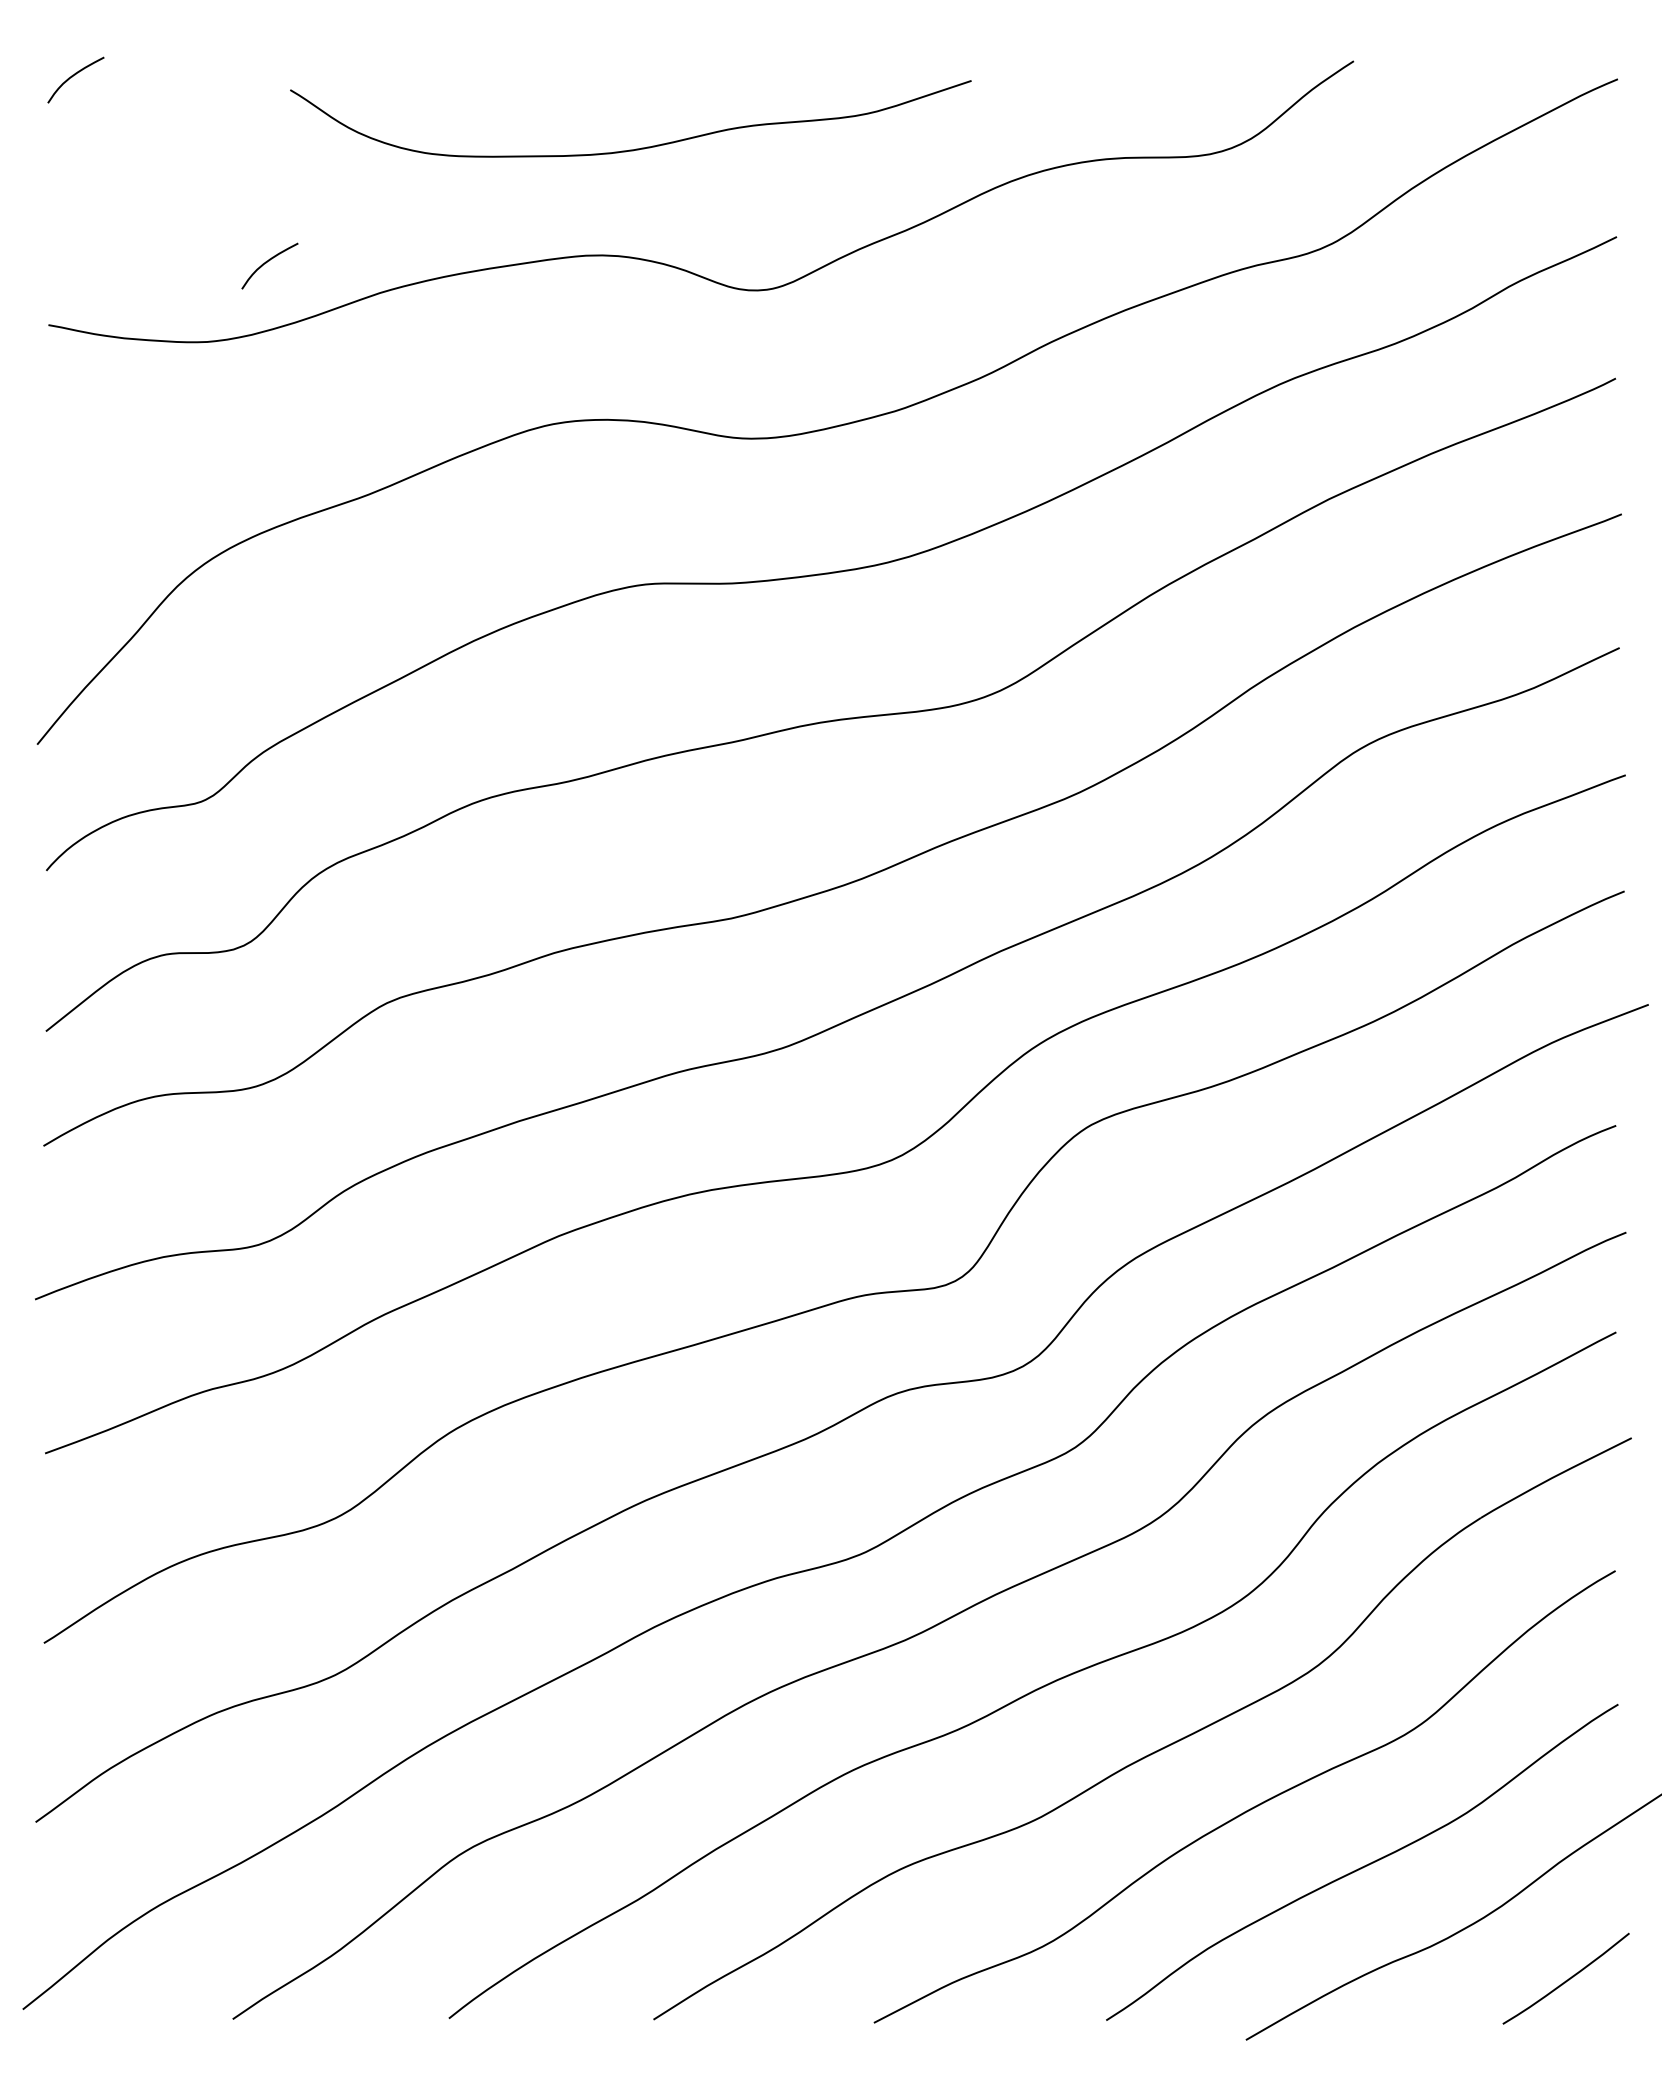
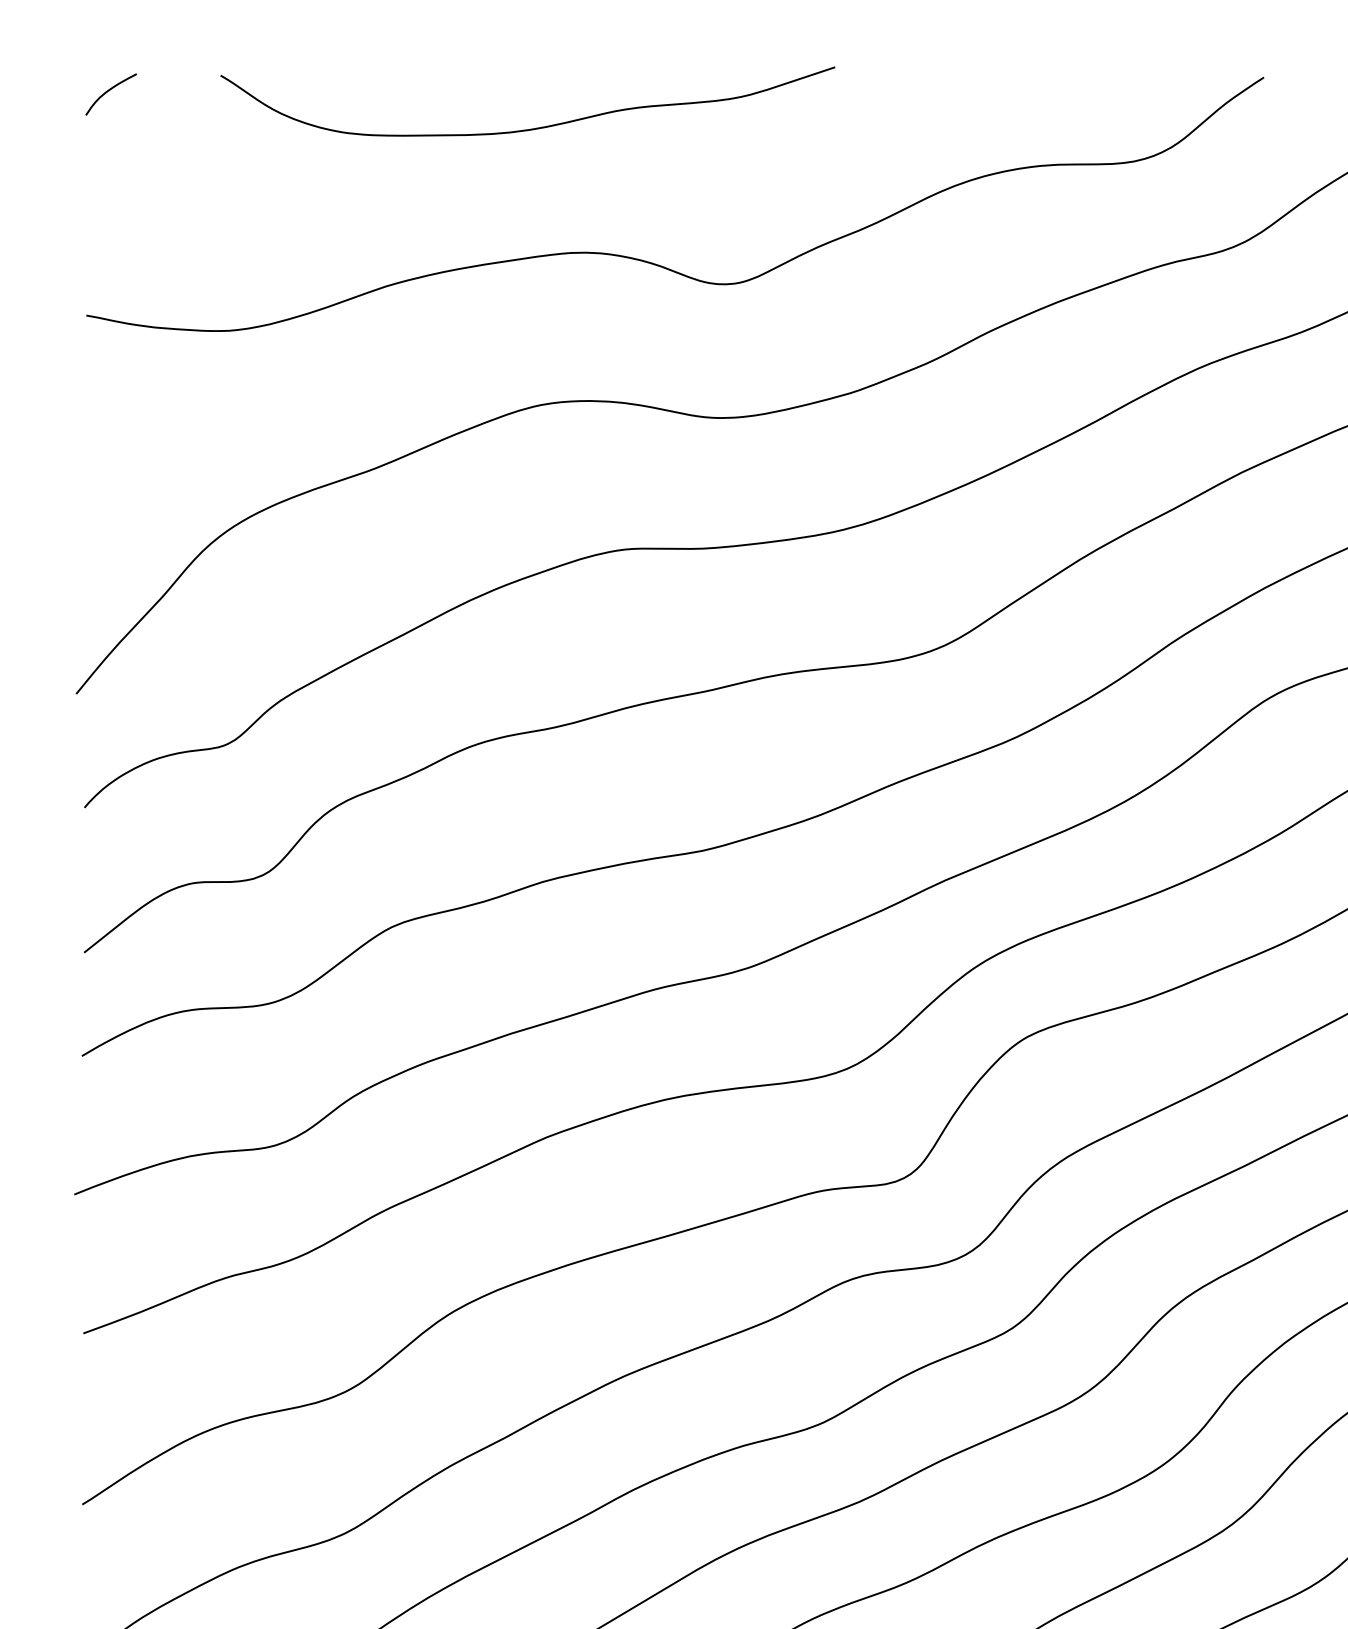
curve: (636, 148) -> (532, 128), moved
curve: (267, 262) -> (283, 259), removed

